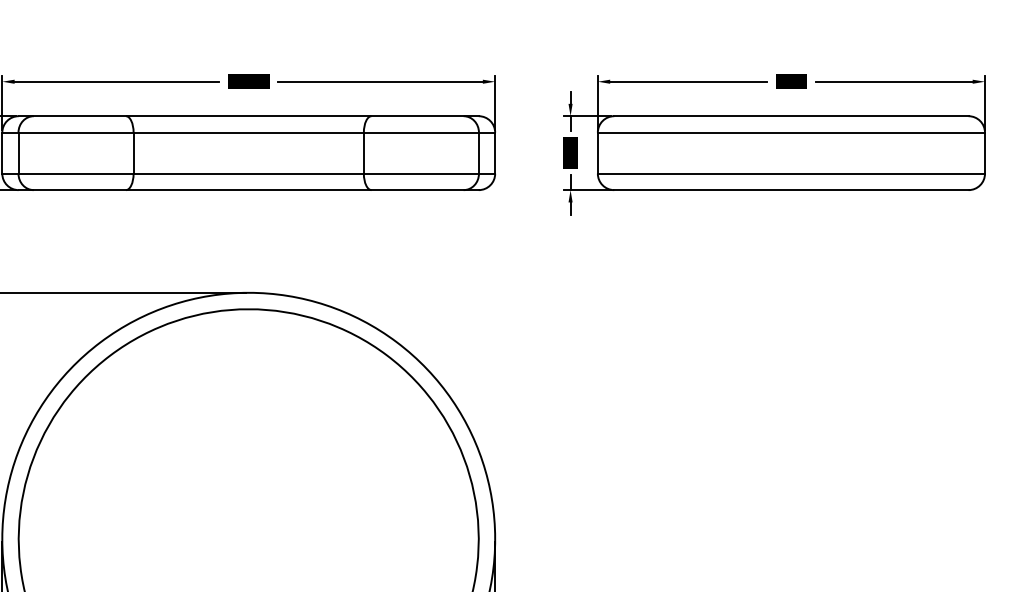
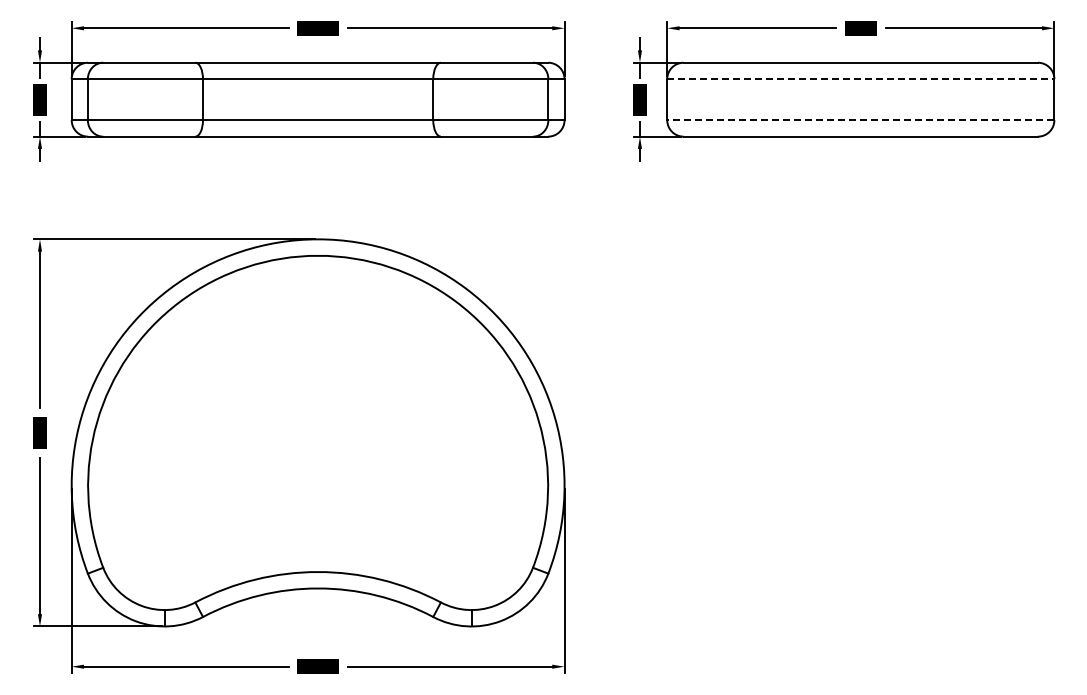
line: (791, 132) -> (860, 79), solid -> dashed
line: (791, 173) -> (860, 120), solid -> dashed

